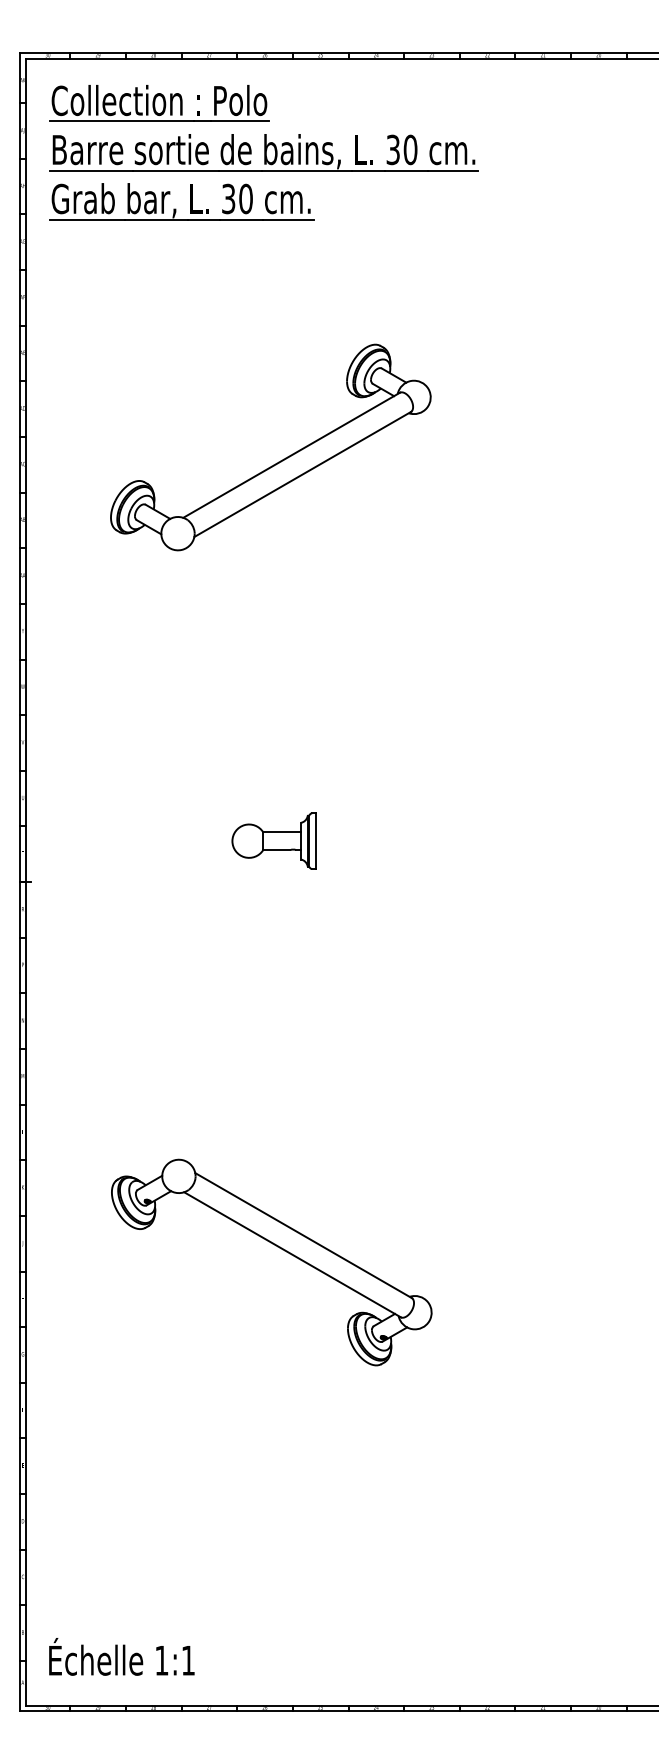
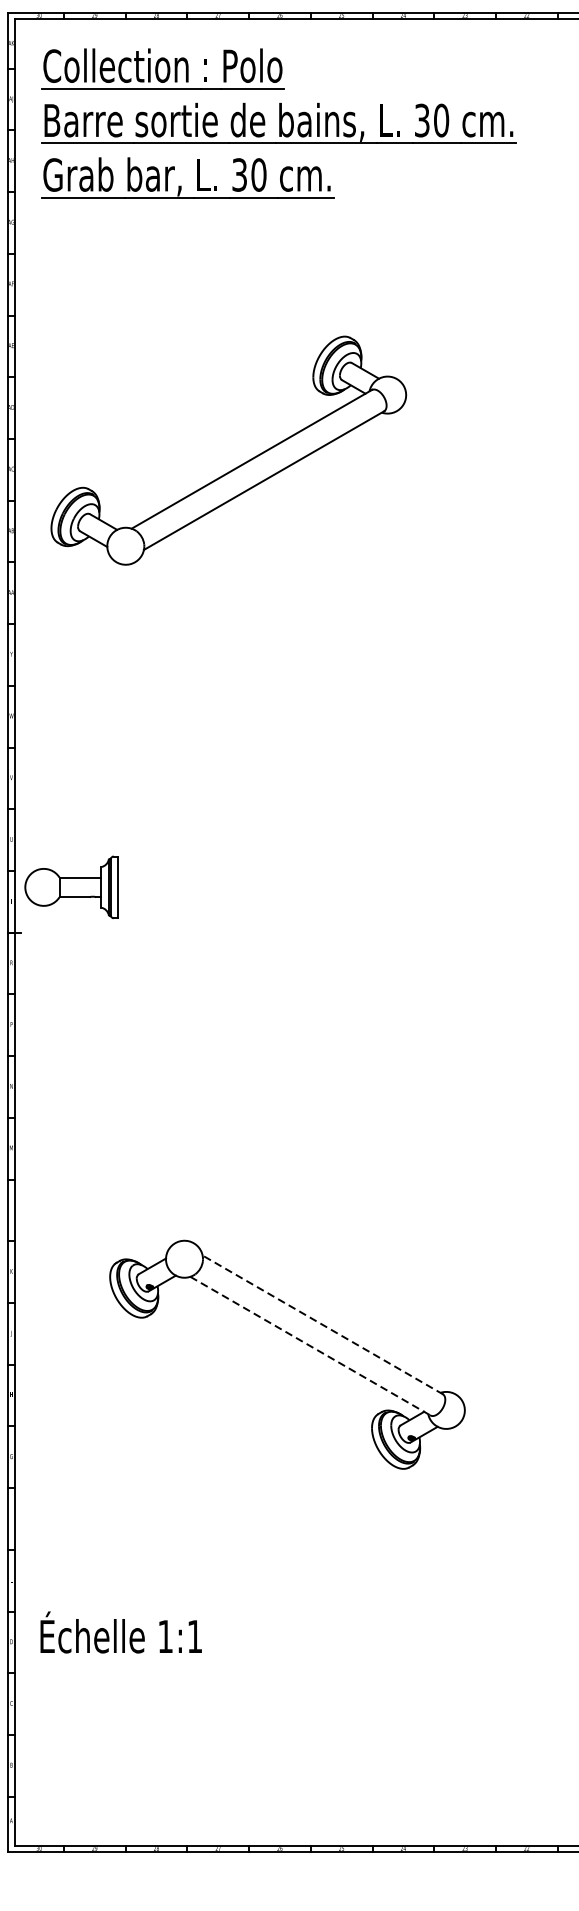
part: (278, 461) -> (237, 466), moved
part: (273, 840) -> (70, 886), moved
line: (303, 1235) -> (322, 1324), solid -> dashed
line: (293, 1255) -> (311, 1346), solid -> dashed
text: (121, 1656) -> (120, 1632), moved

